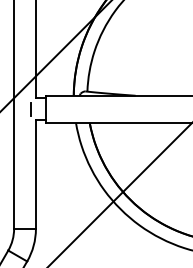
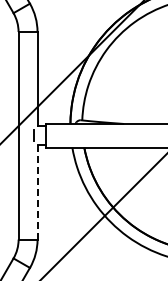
line: (35, 174) -> (37, 192), solid -> dashed

